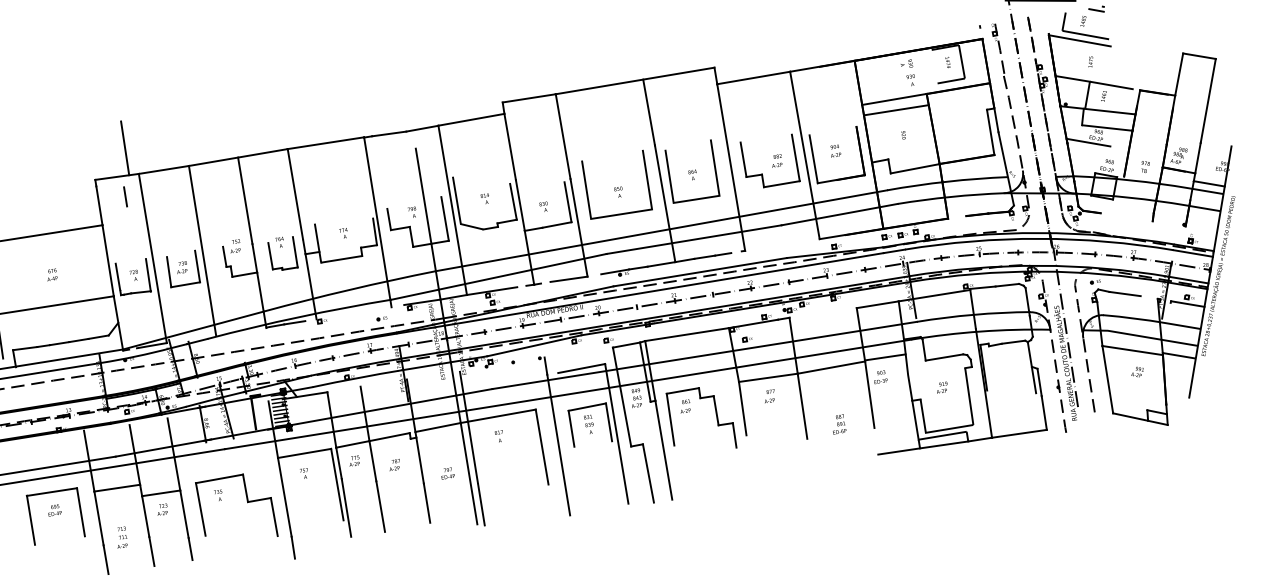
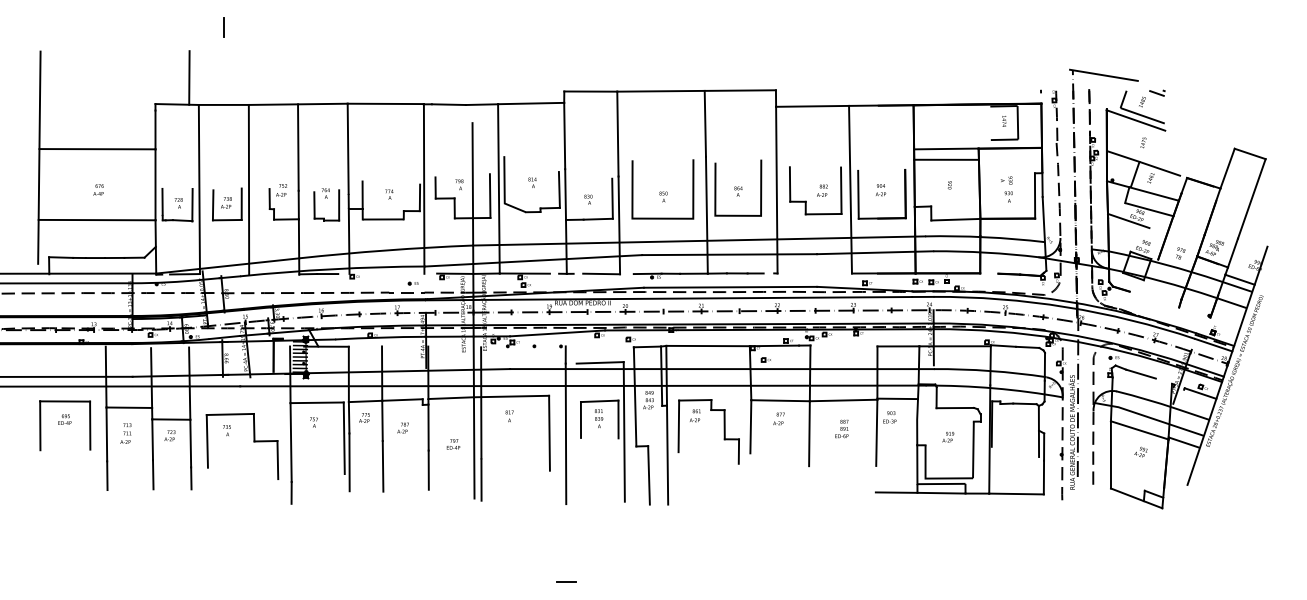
text: (907, 73) -> (1006, 189), moved
line: (124, 197) -> (223, 27), moved
text: (838, 424) -> (841, 428), moved
text: (121, 537) -> (125, 433), moved

